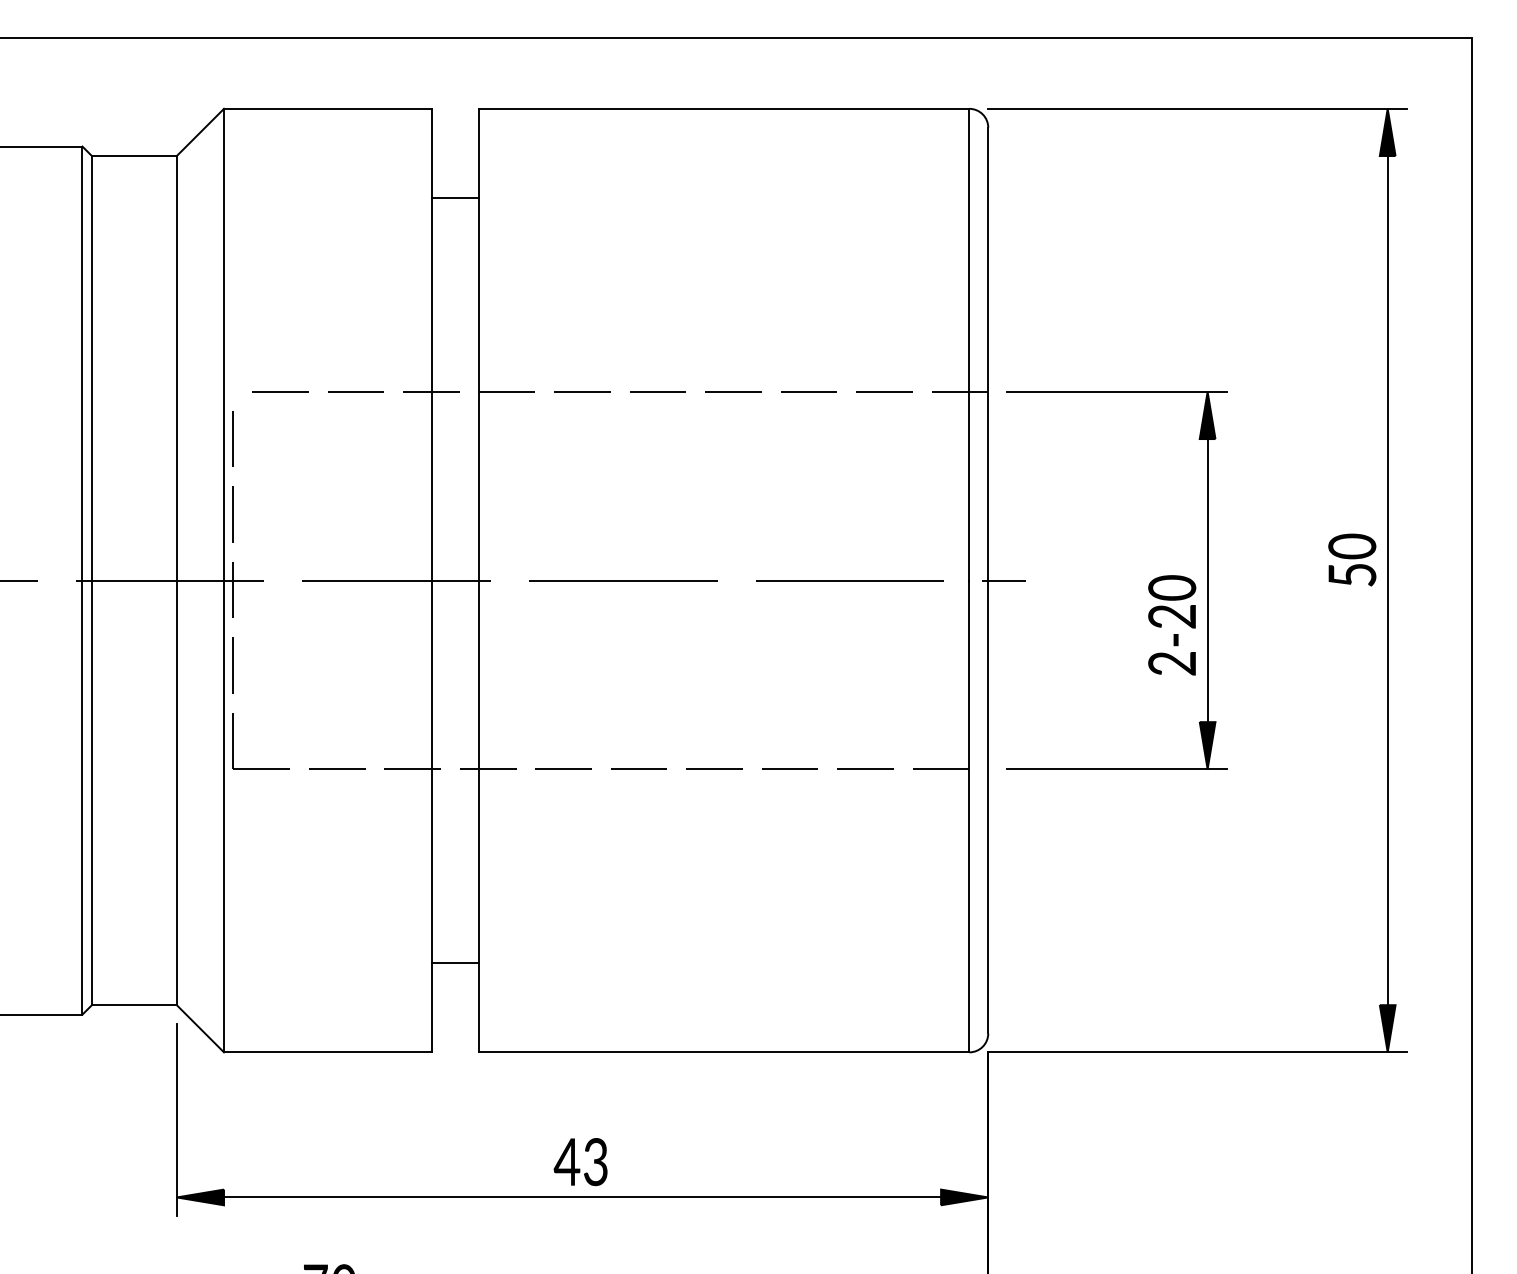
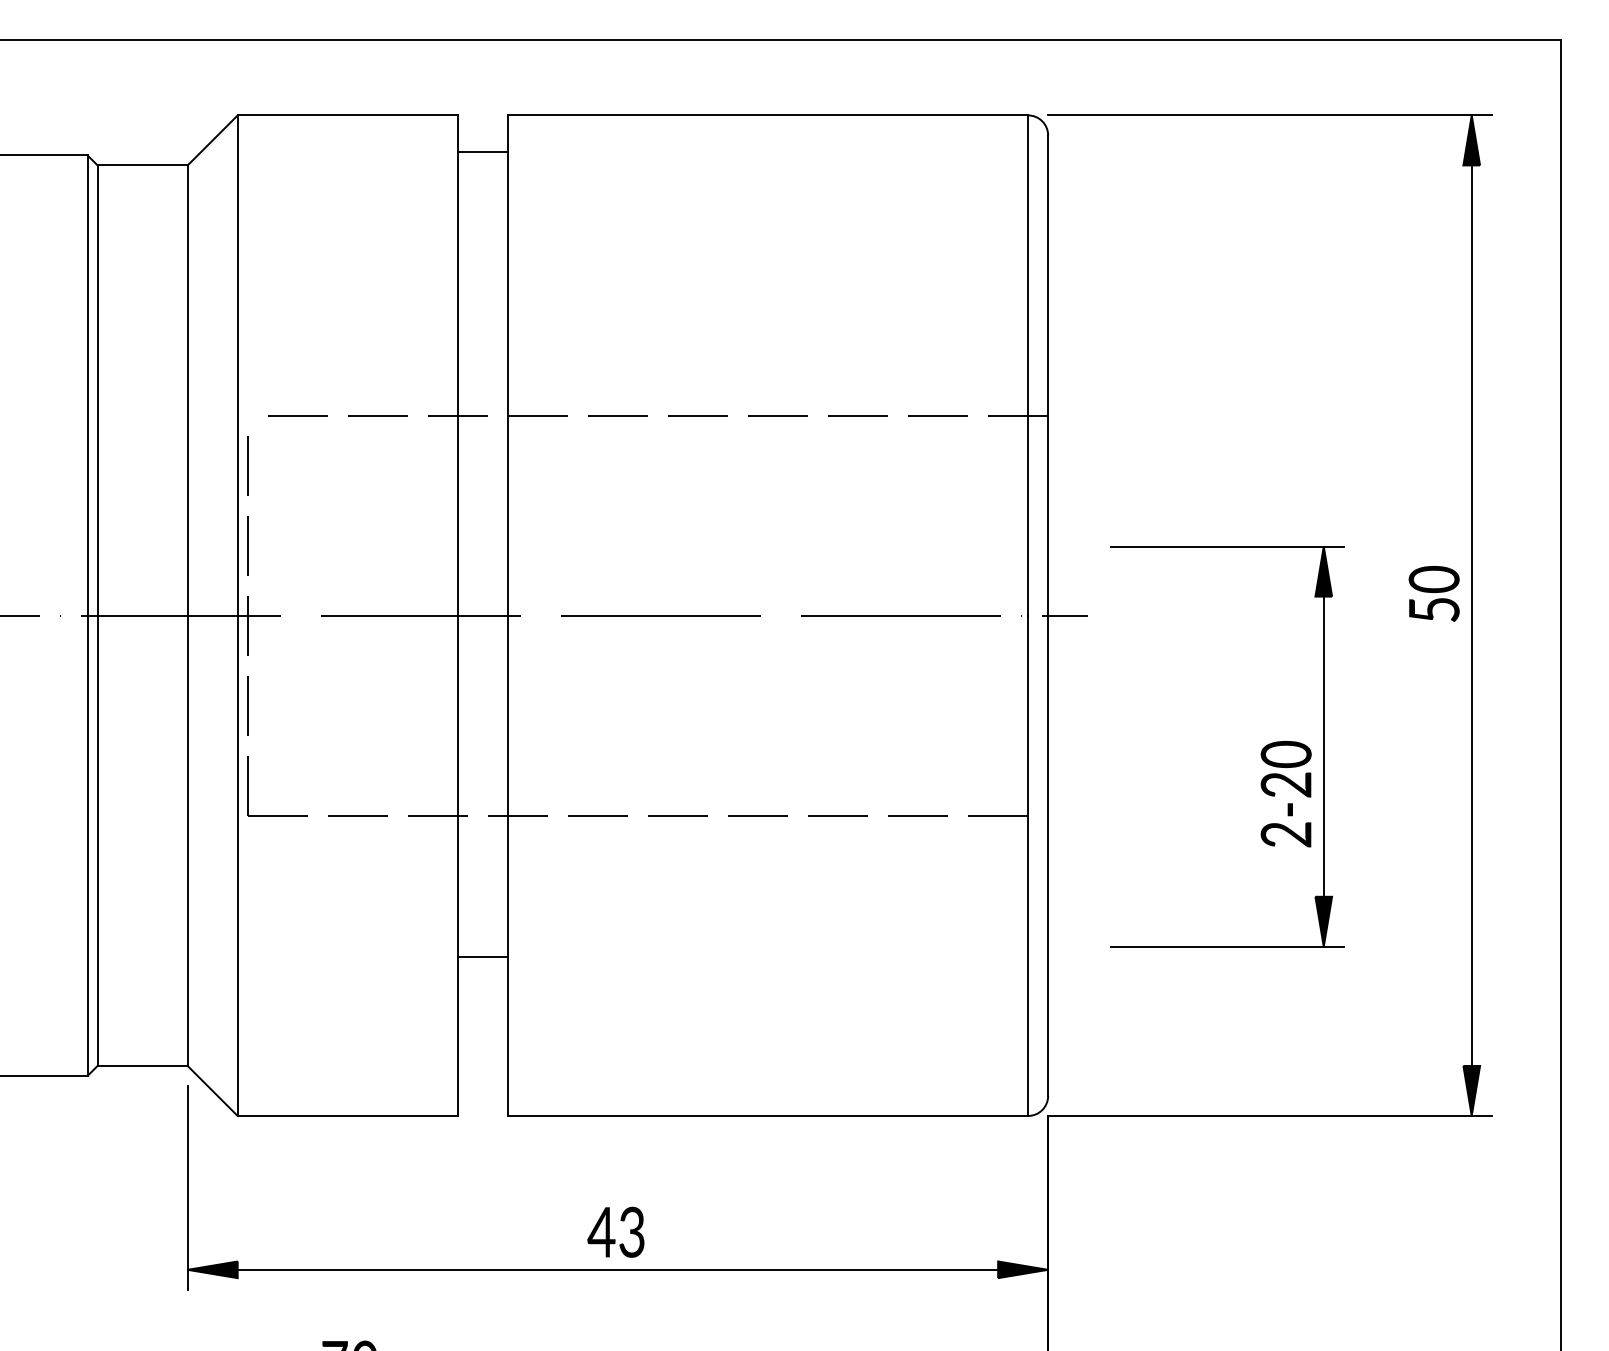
line: (454, 198) -> (482, 152), moved
part: (1147, 587) -> (1260, 753), moved
line: (454, 962) -> (482, 956), moved

